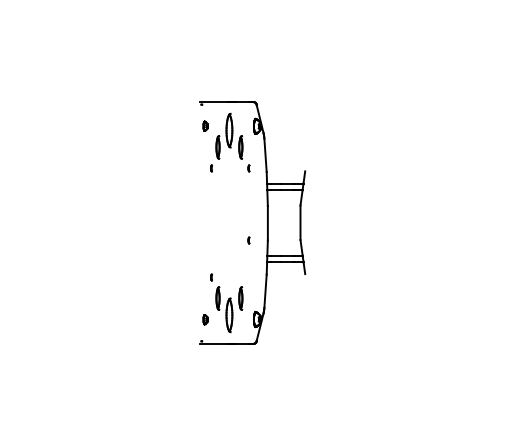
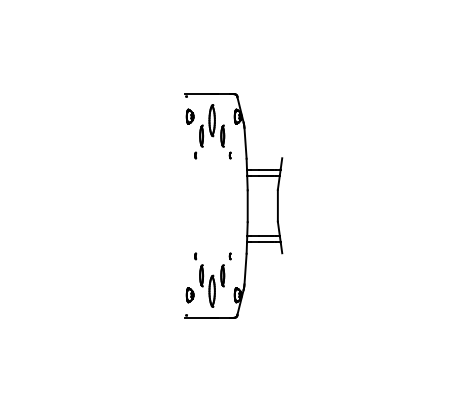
part: (205, 125) -> (190, 115), size x1.67
part: (248, 240) -> (229, 256), moved
part: (205, 319) -> (190, 295), size x1.67

